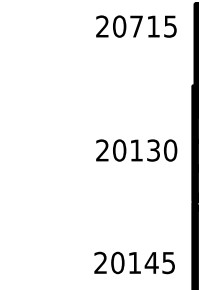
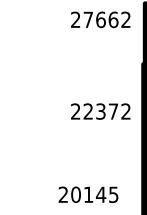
text: (144, 26) -> (106, 19), 20715 -> 27662
text: (145, 150) -> (107, 111), 20130 -> 22372
text: (134, 262) -> (88, 194), moved

